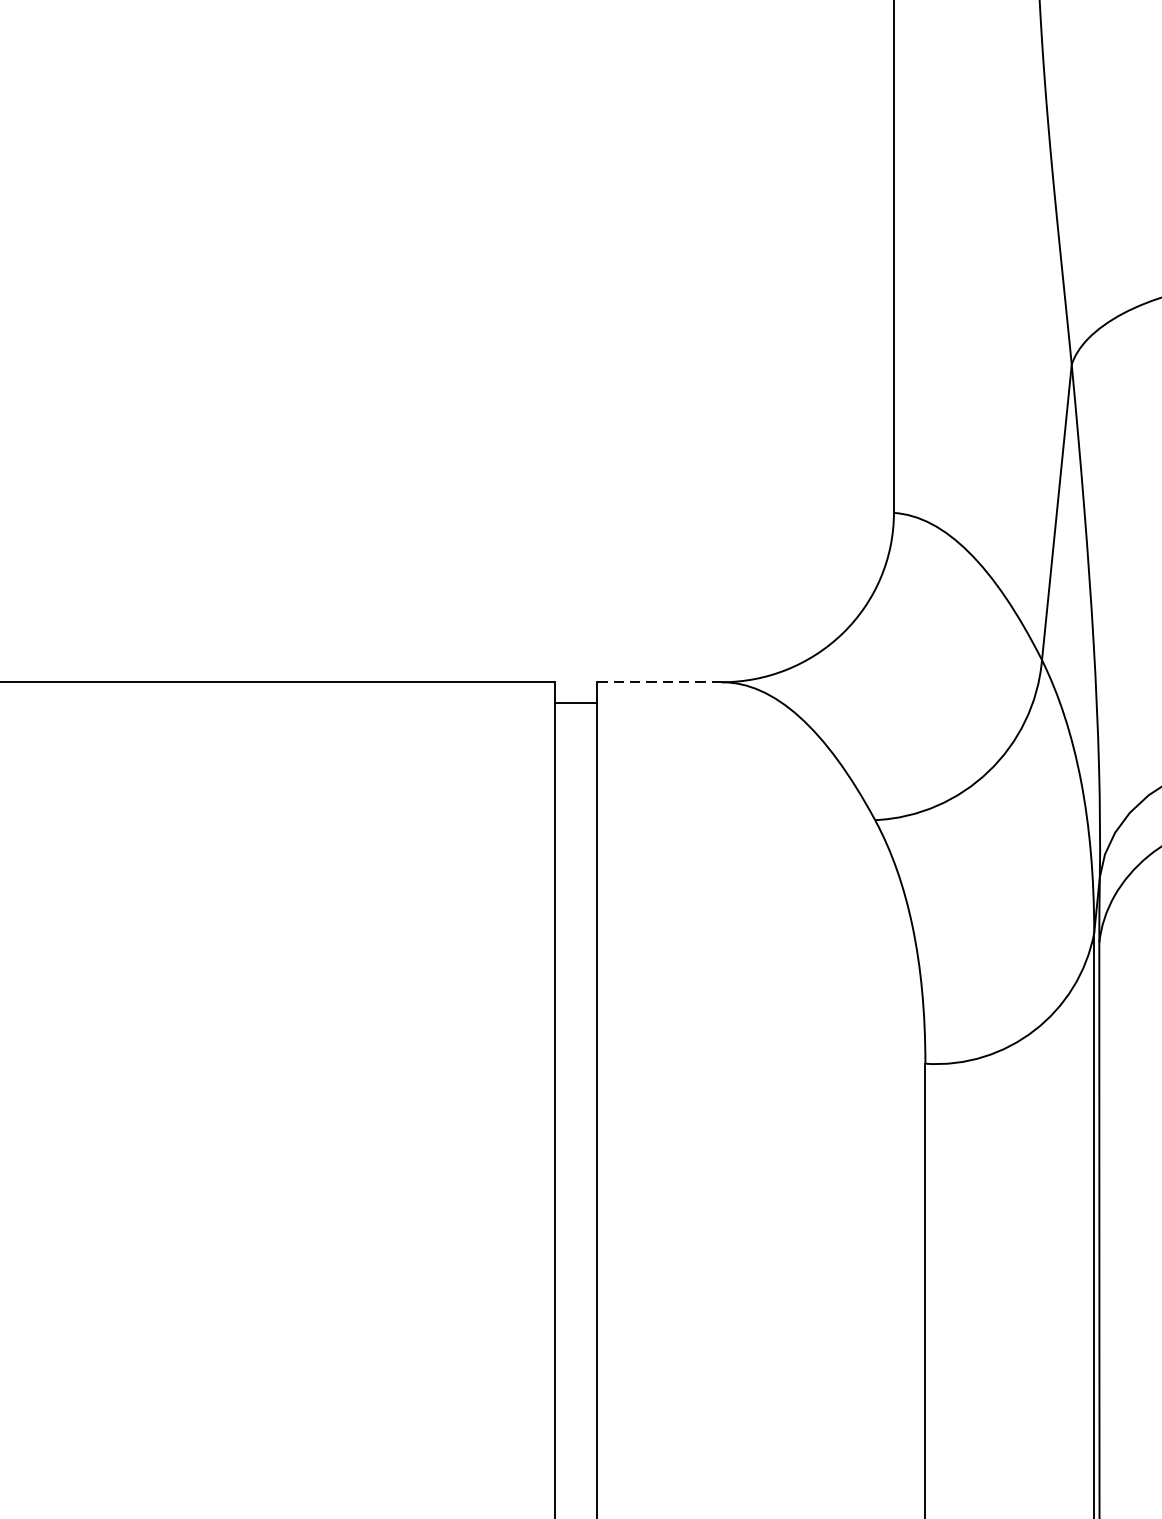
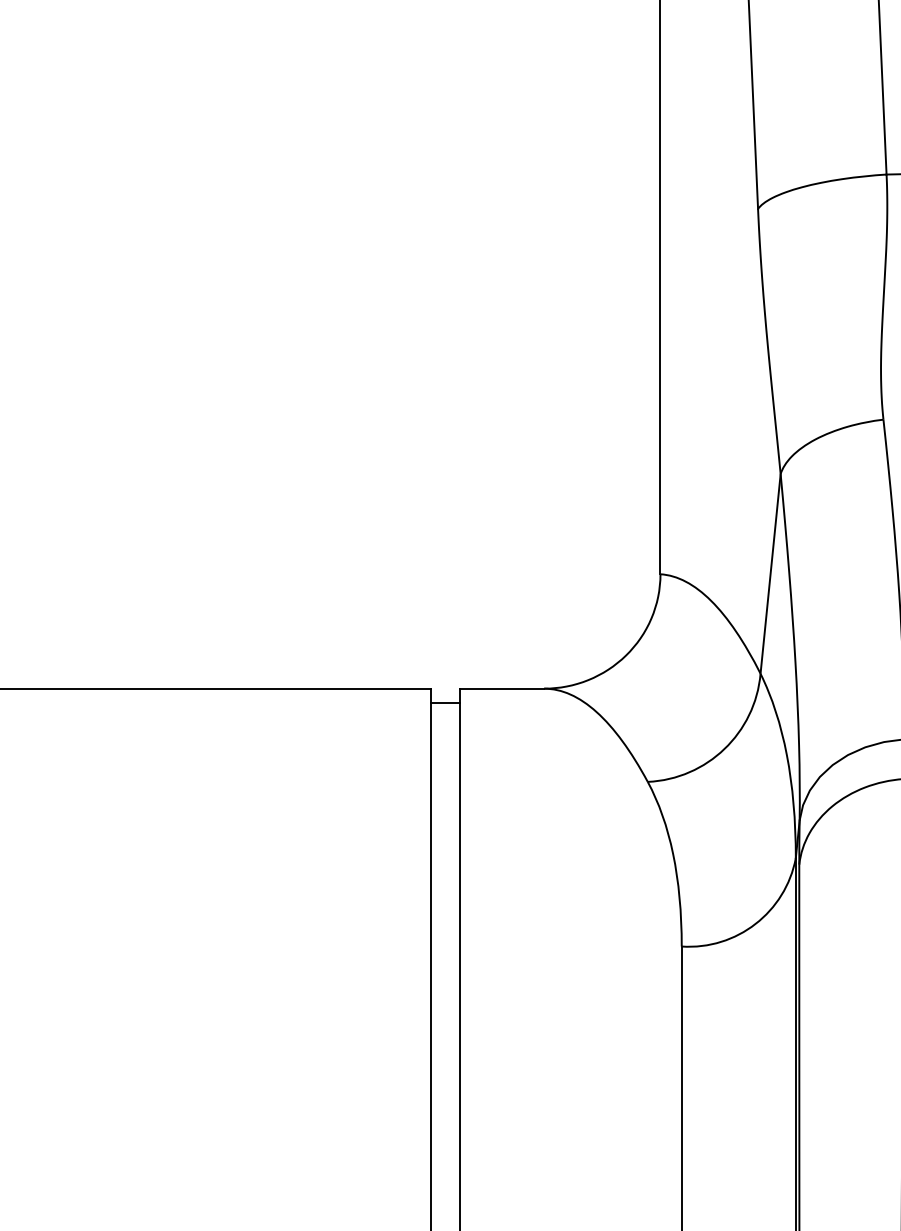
line: (658, 681) -> (501, 688), dashed -> solid

